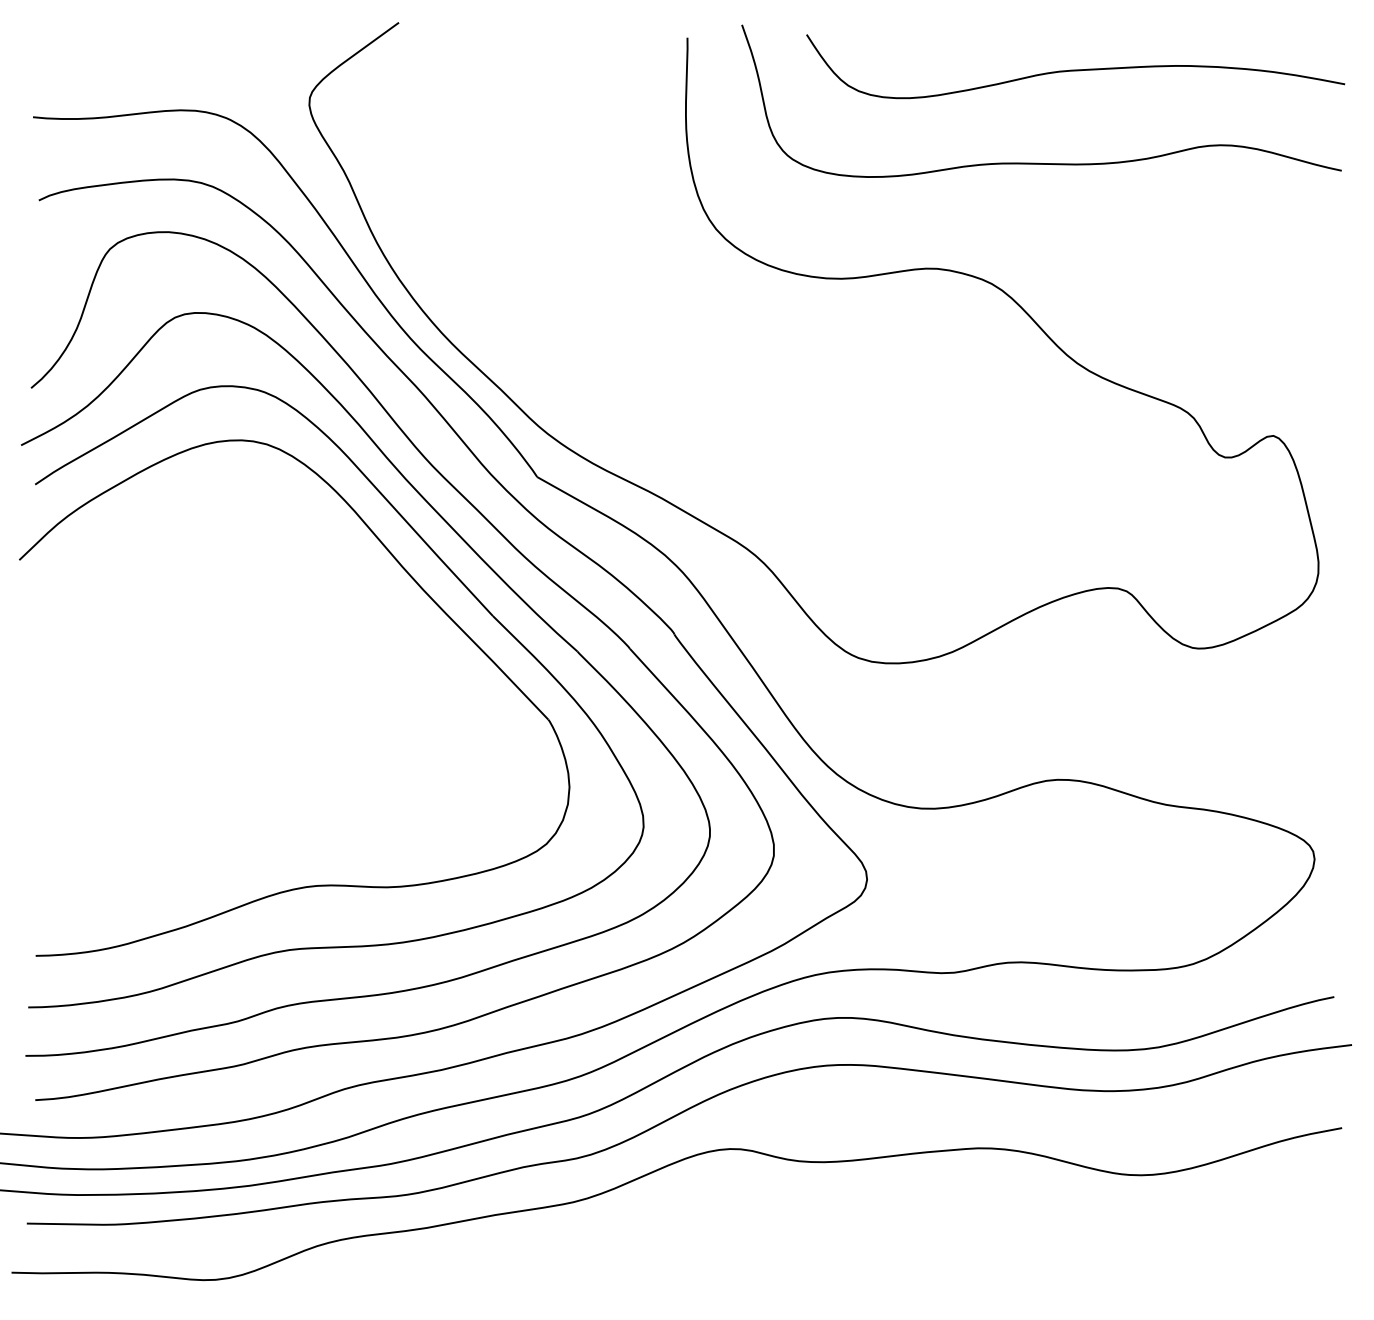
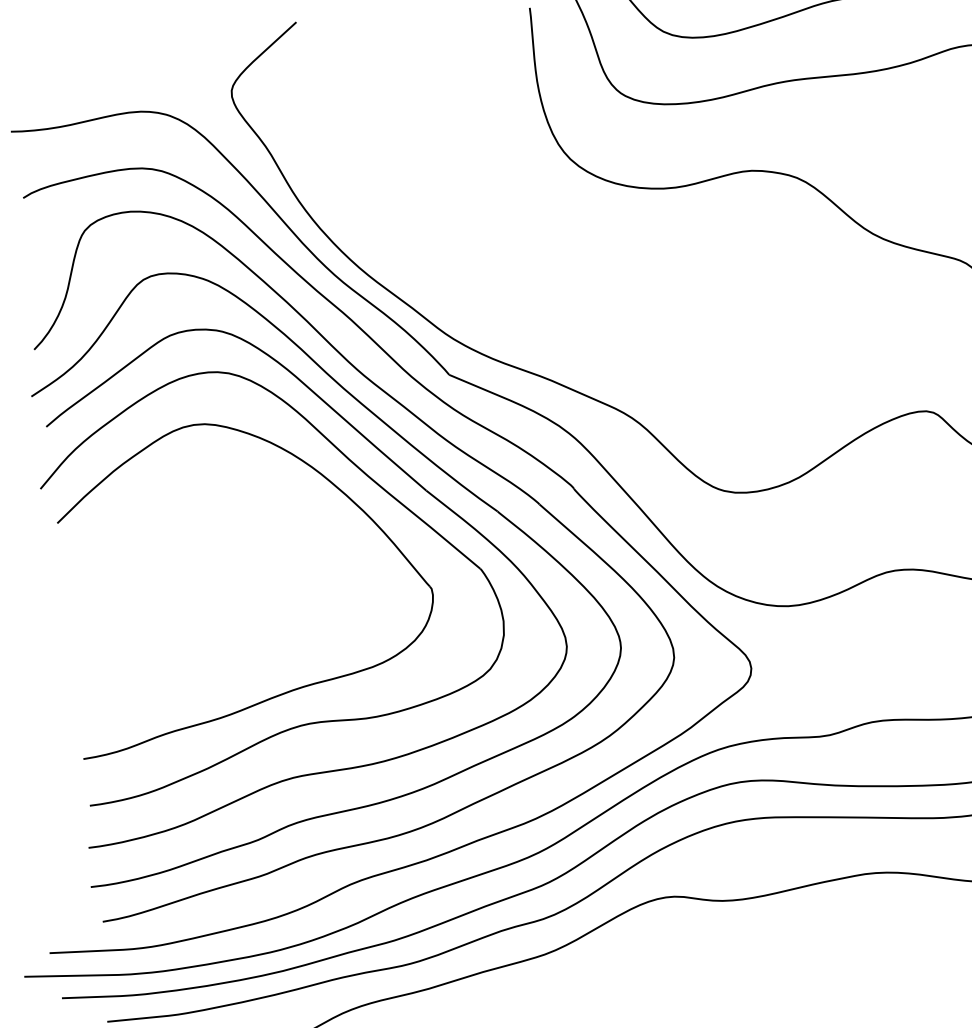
part: (296, 842) -> (289, 690), added

